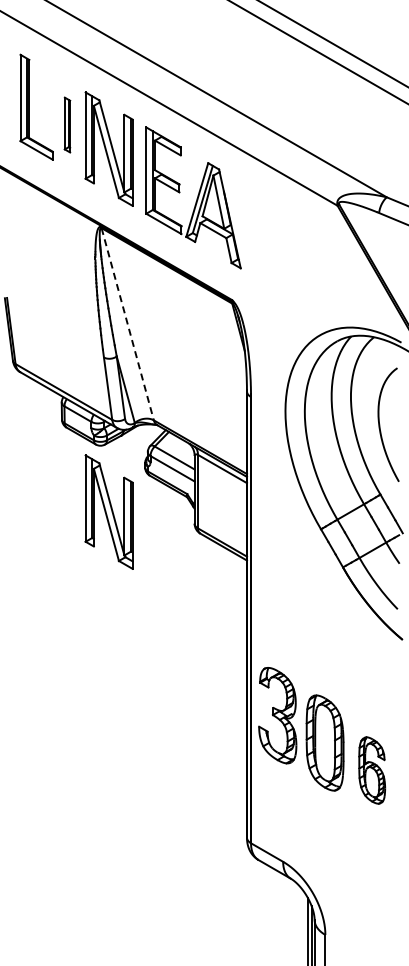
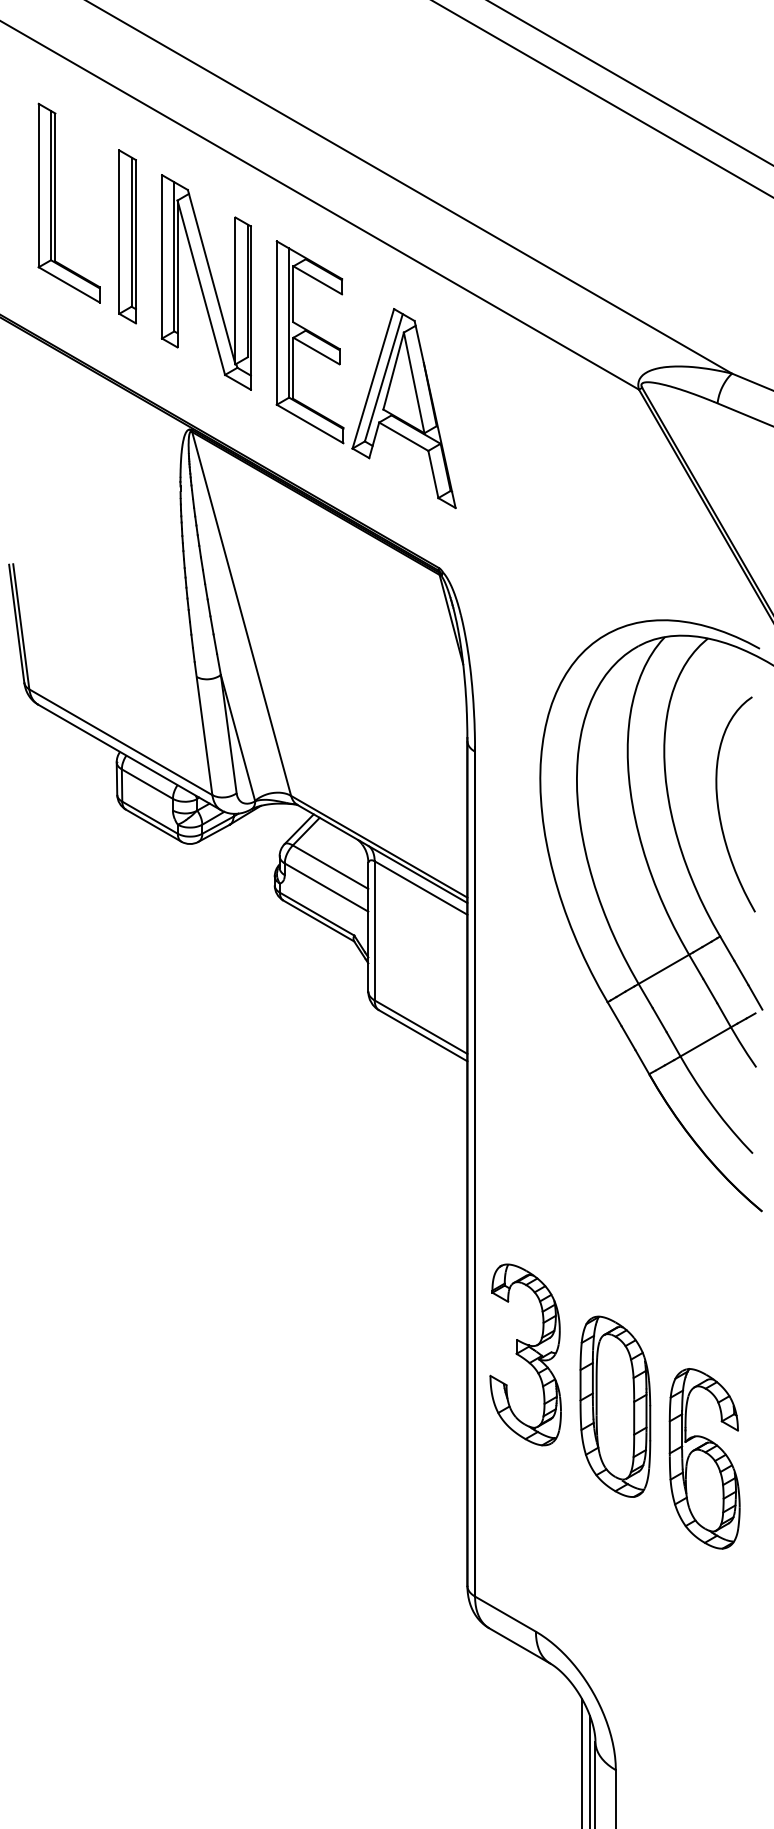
part: (67, 124) -> (127, 235), size x1.67
line: (127, 324) -> (241, 614), dashed -> solid
part: (108, 511) -> (205, 968), removed
part: (371, 770) -> (703, 1458), size x1.43

